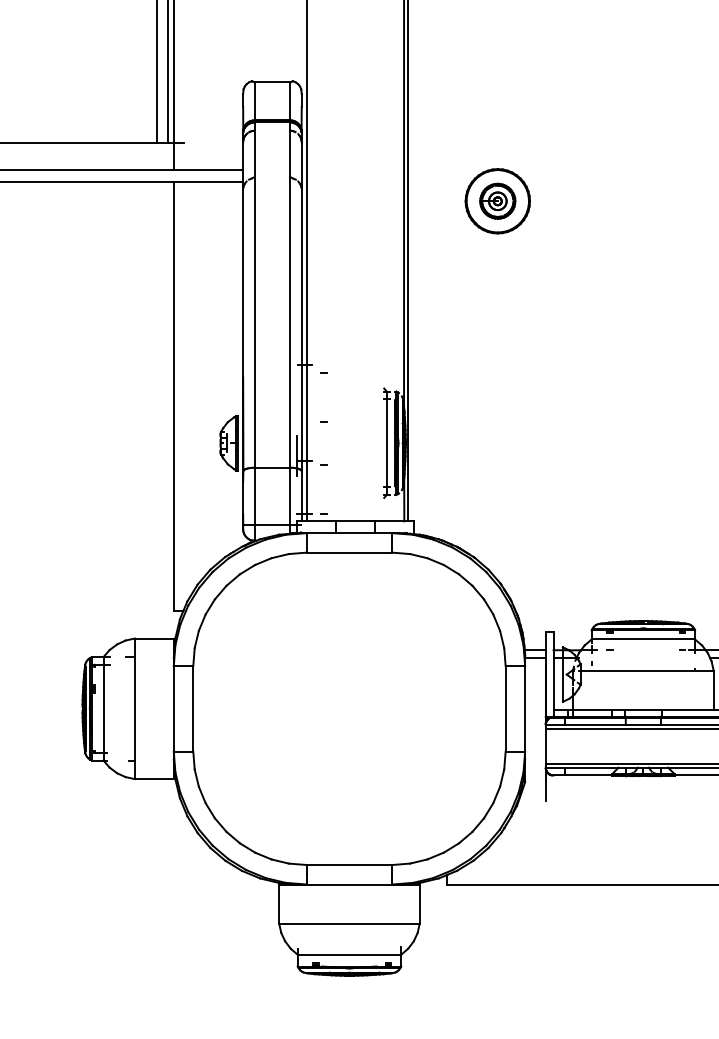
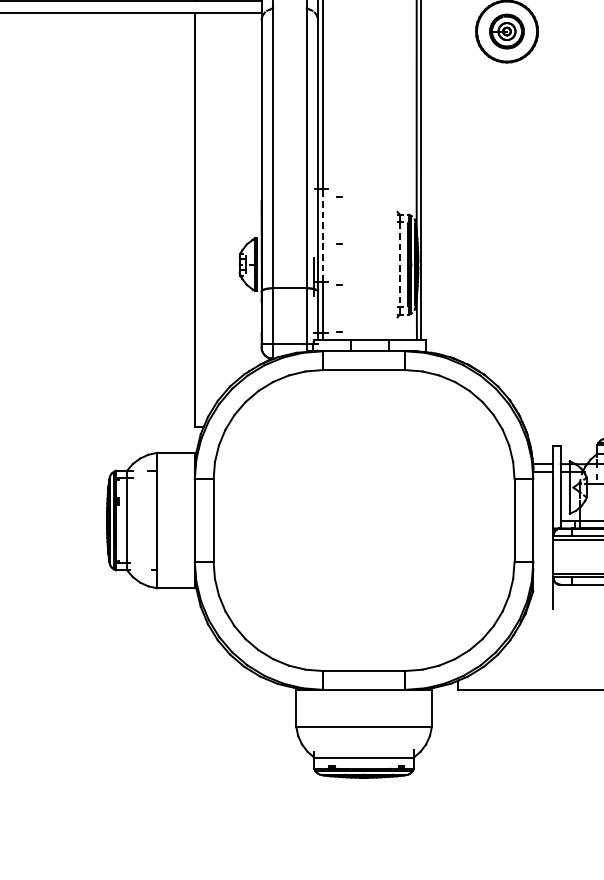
line: (306, 412) -> (322, 235), solid -> dashed
line: (386, 443) -> (399, 264), solid -> dashed

